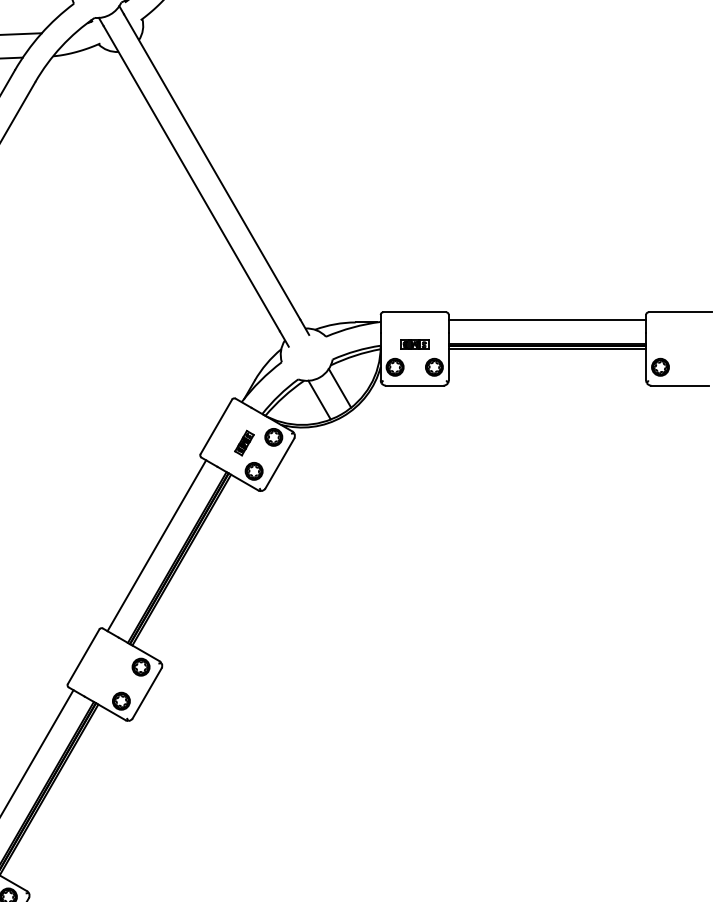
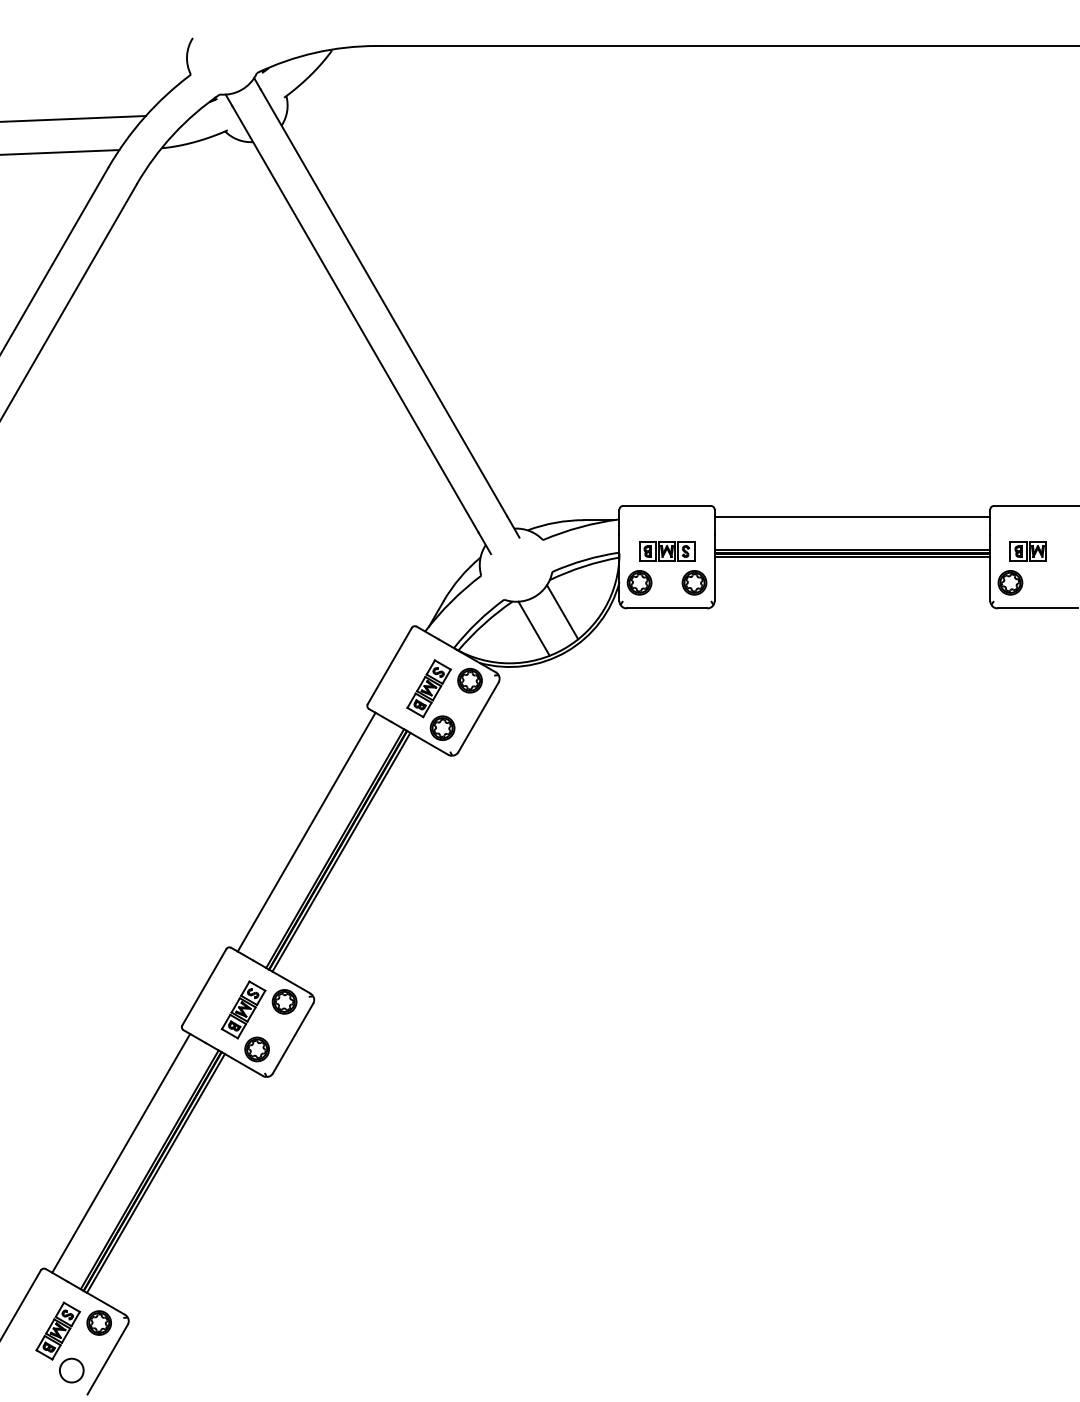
part: (415, 344) -> (667, 551), size x1.43
part: (672, 344) -> (1027, 551), added
part: (244, 442) -> (428, 688), size x1.67
part: (111, 672) -> (243, 1009), added

